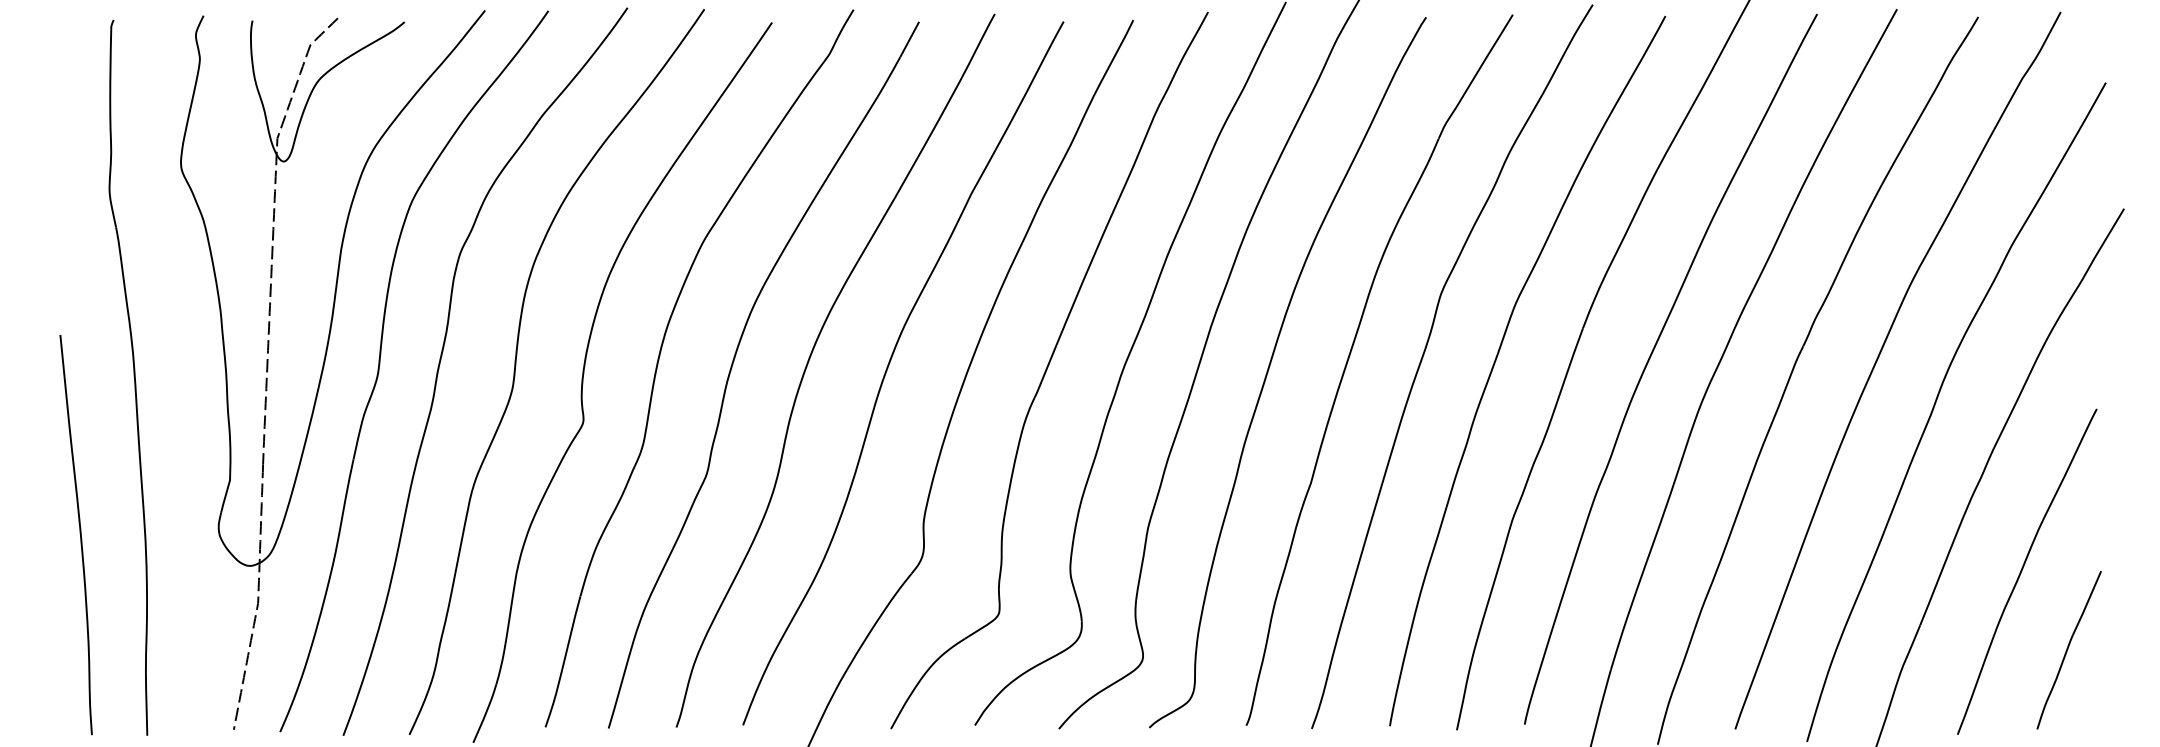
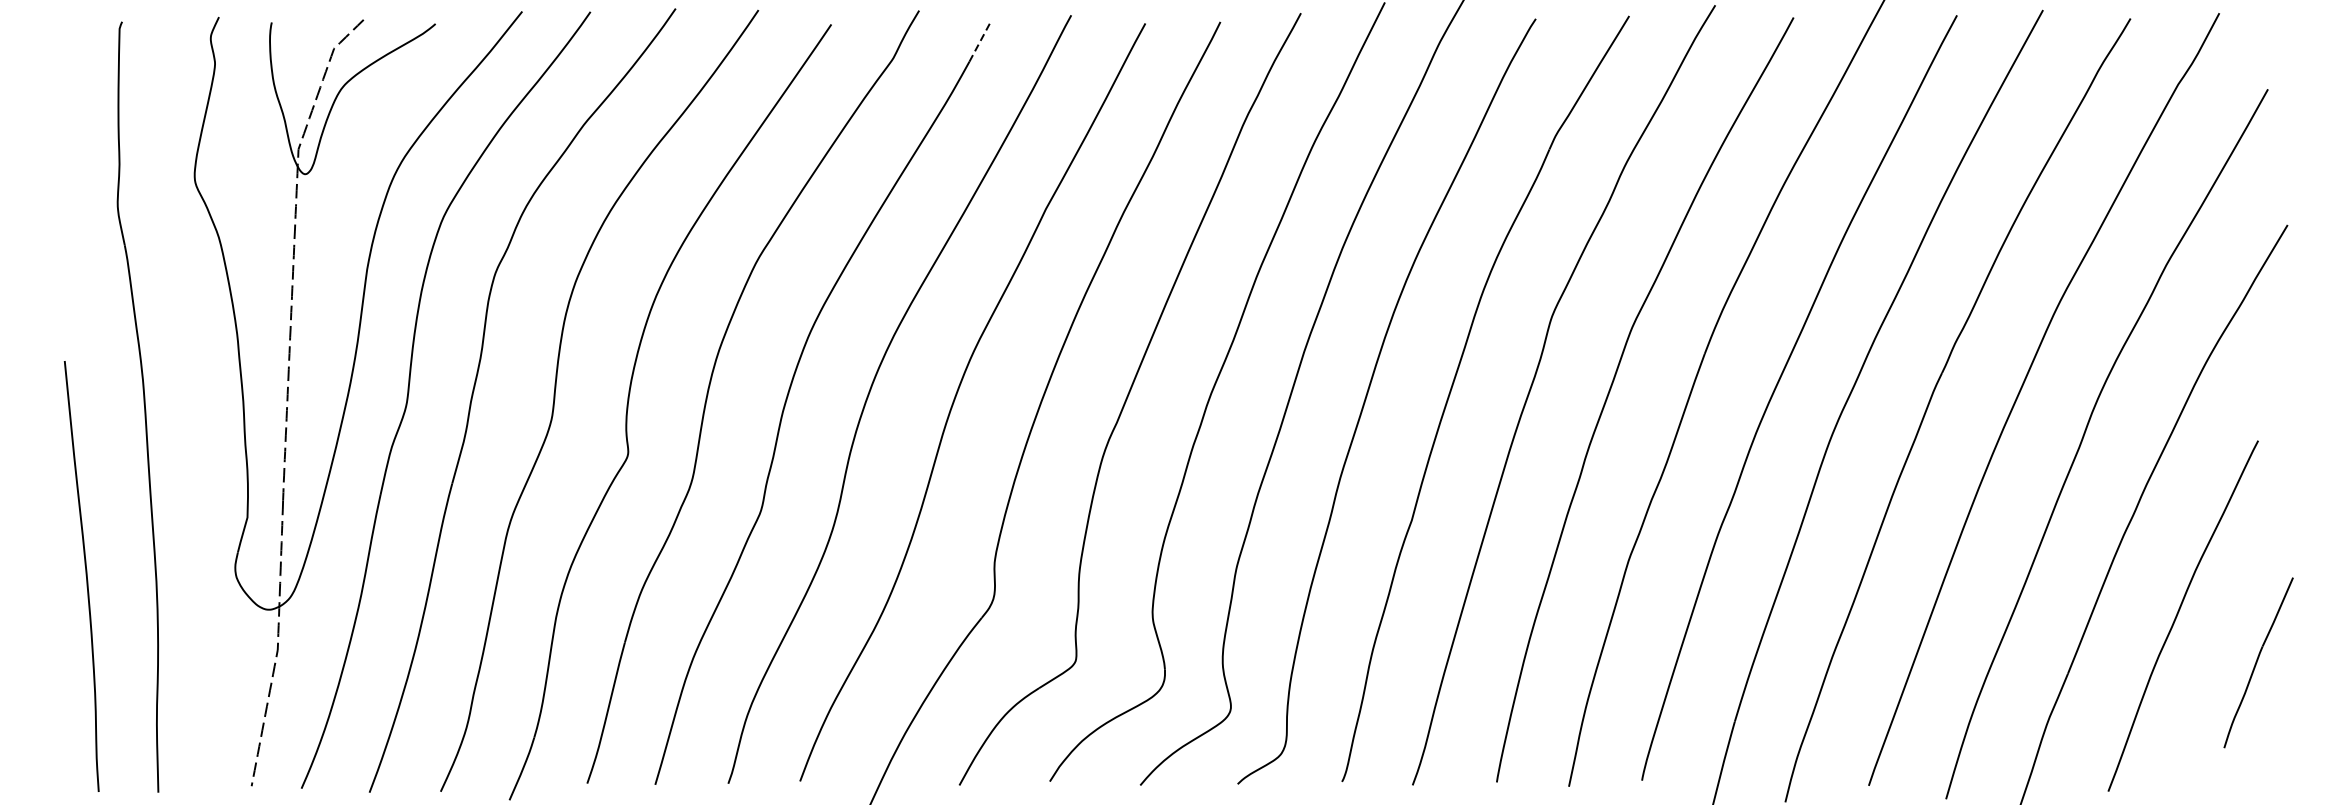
line: (909, 39) -> (979, 42), solid -> dashed
part: (2068, 649) -> (2257, 662), moved

